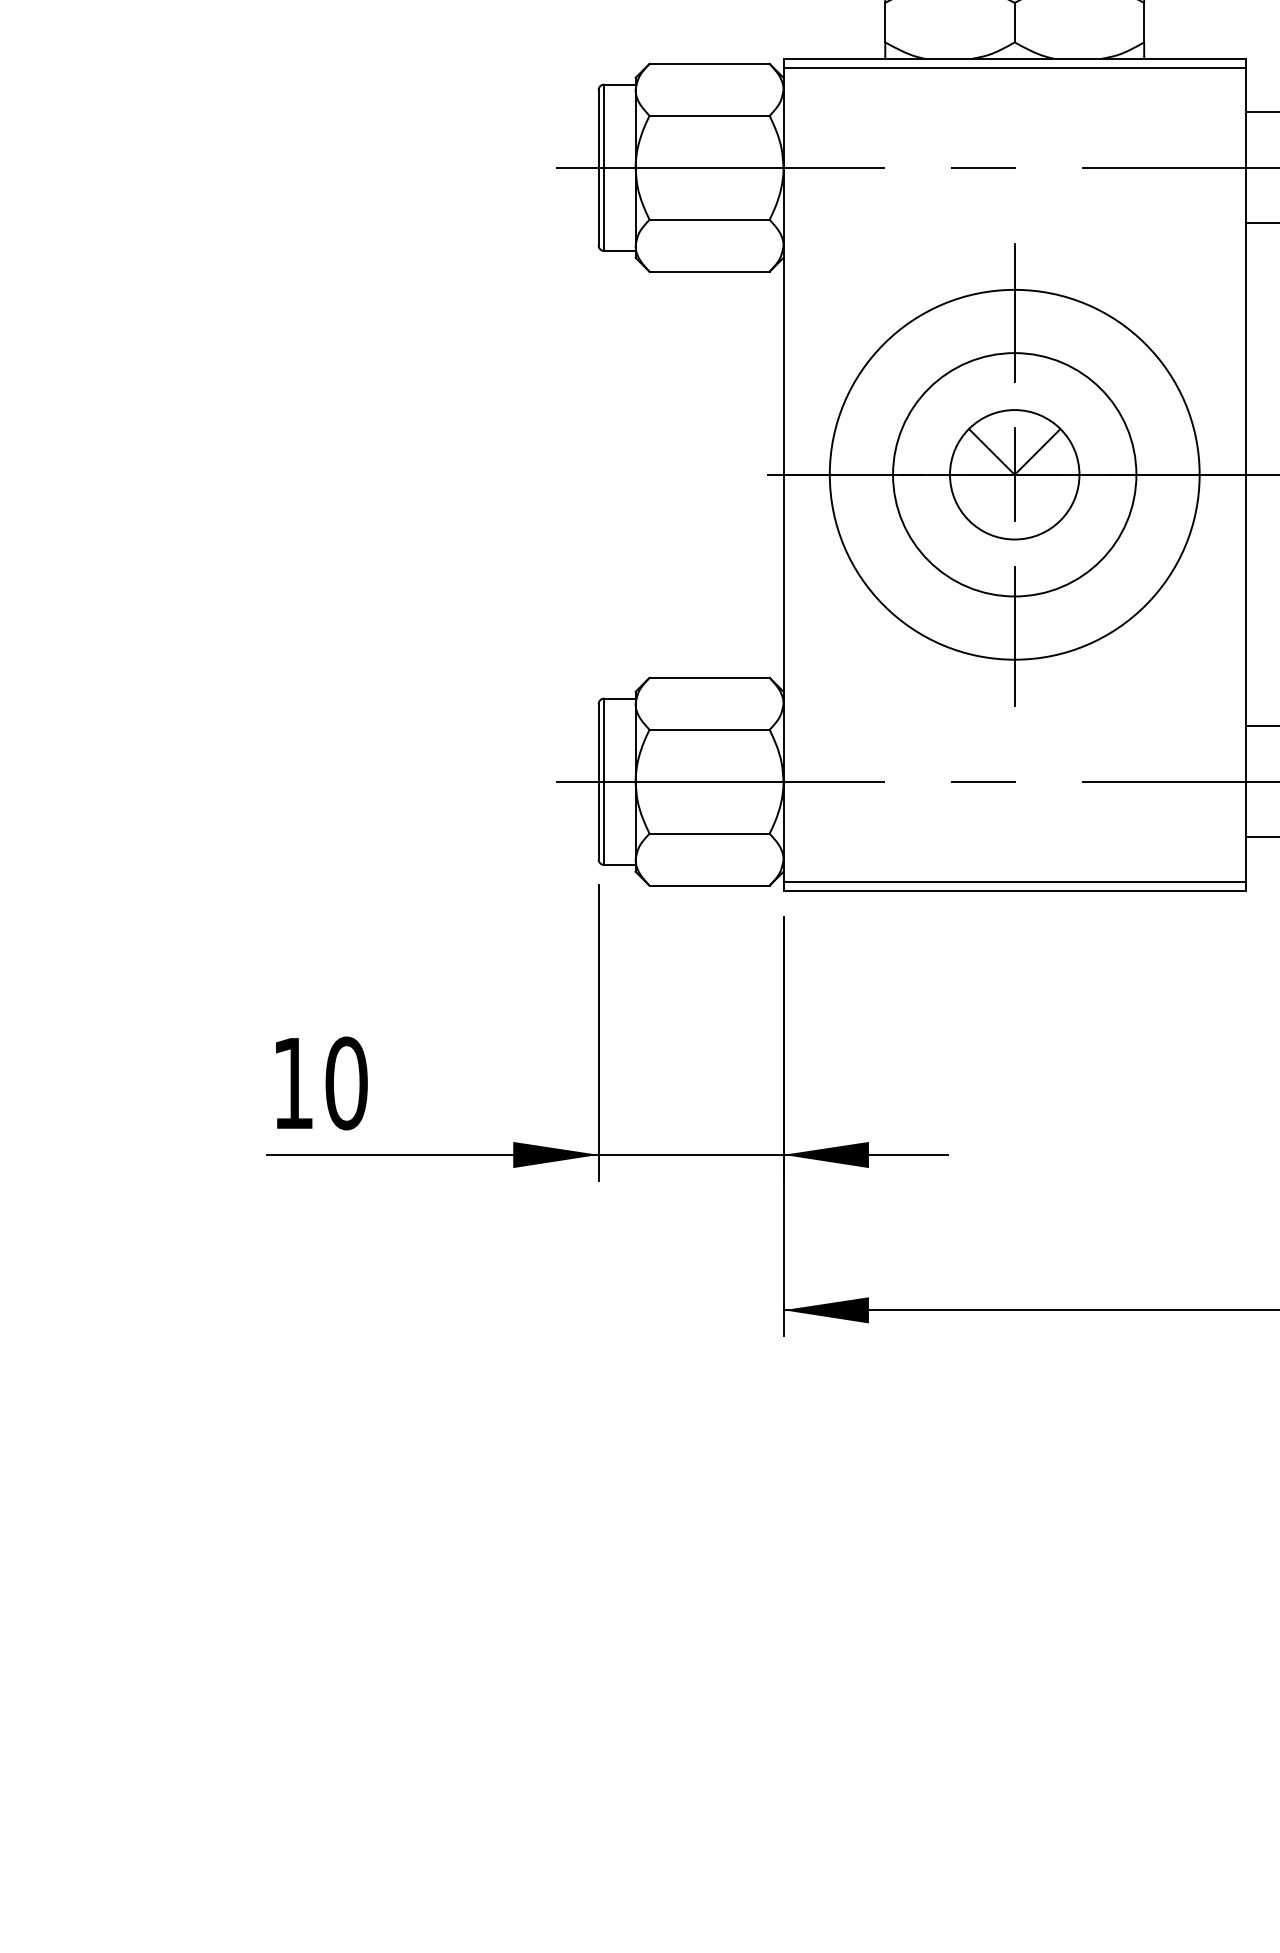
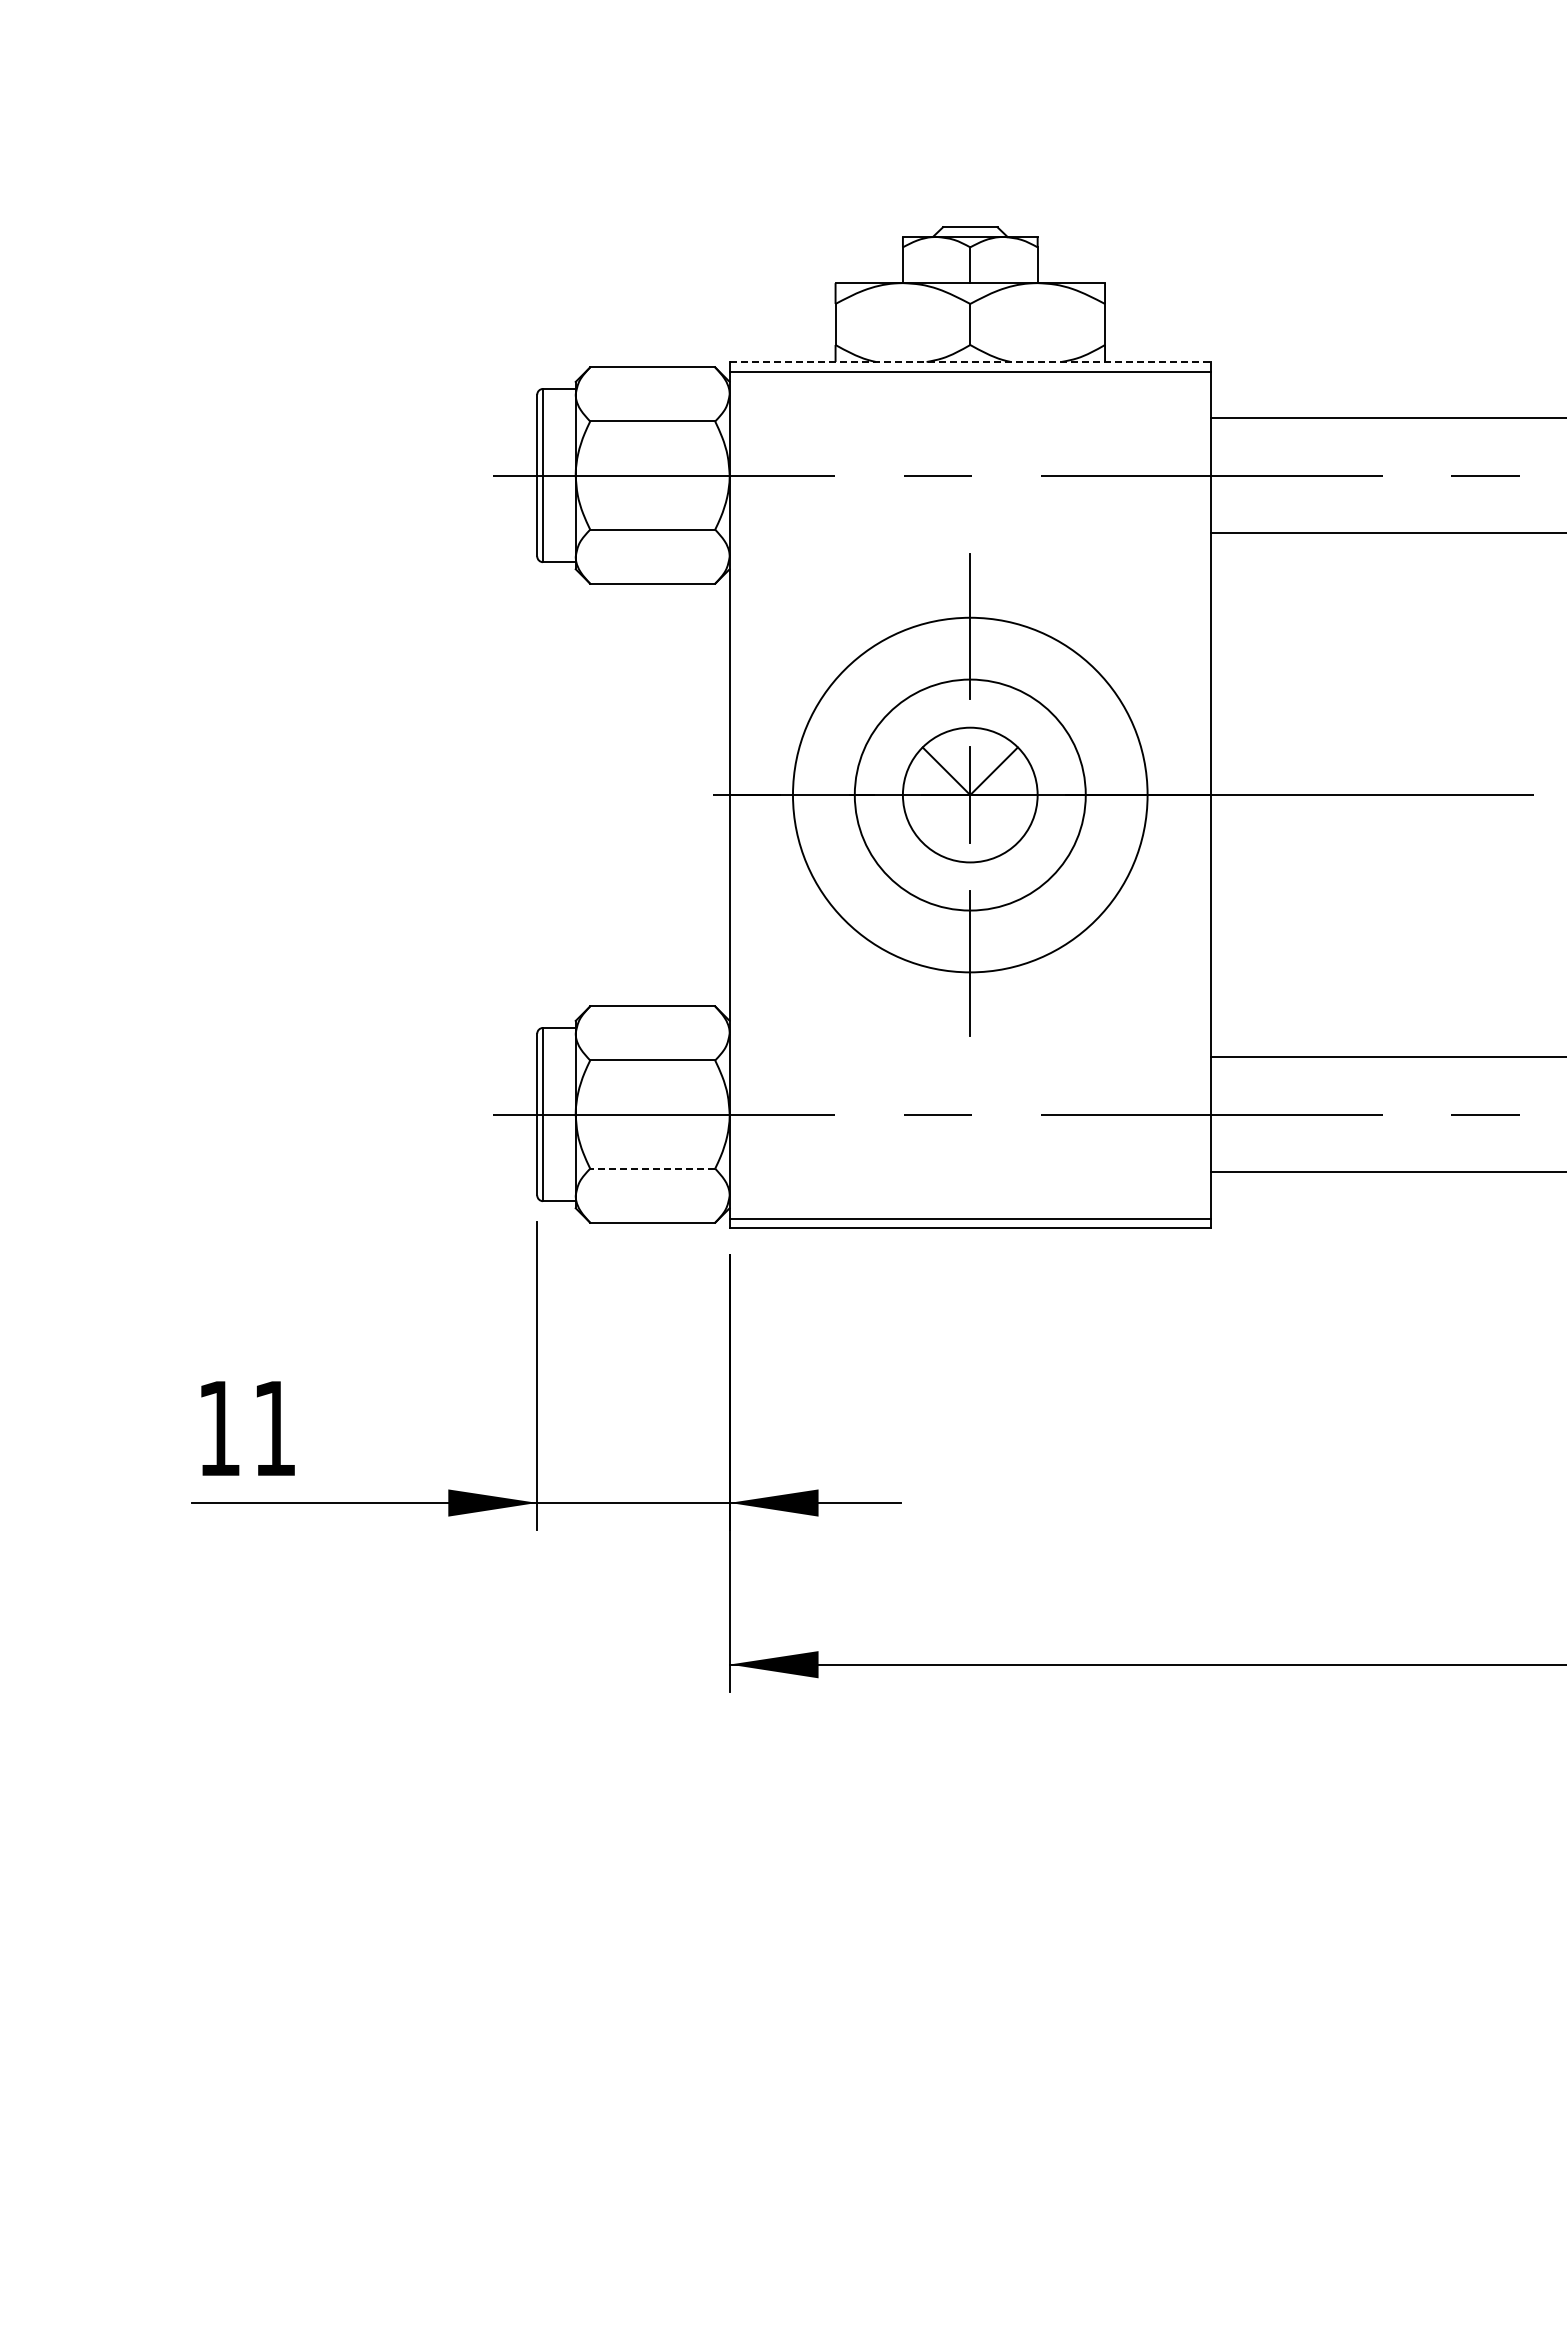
line: (1014, 59) -> (970, 362), solid -> dashed
circle: (1013, 474) -> (969, 794), size x0.6
circle: (1013, 474) -> (969, 794), size x1.4
line: (709, 833) -> (652, 1168), solid -> dashed
text: (346, 1083) -> (274, 1428), 10 -> 11

